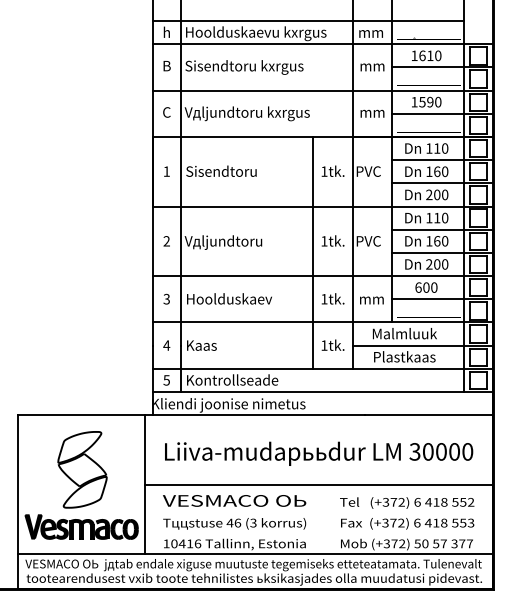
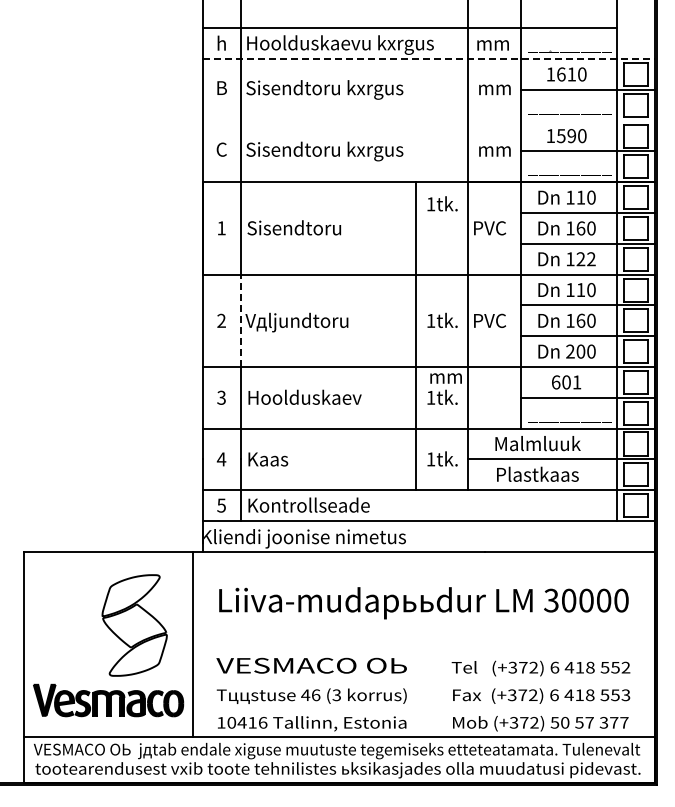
line: (323, 44) -> (429, 59), solid -> dashed
line: (322, 90) -> (428, 120), removed
text: (247, 113) -> (328, 151), Vдljundtoru kхrgus -> Sisendtoru kхrgus
text: (333, 171) -> (442, 203), moved
text: (436, 195) -> (580, 259), 200 -> 122
line: (181, 241) -> (241, 320), solid -> dashed
text: (433, 287) -> (576, 382), 600 -> 601
text: (371, 300) -> (445, 378), moved
part: (82, 469) -> (134, 625), moved
line: (318, 484) -> (423, 644), removed

